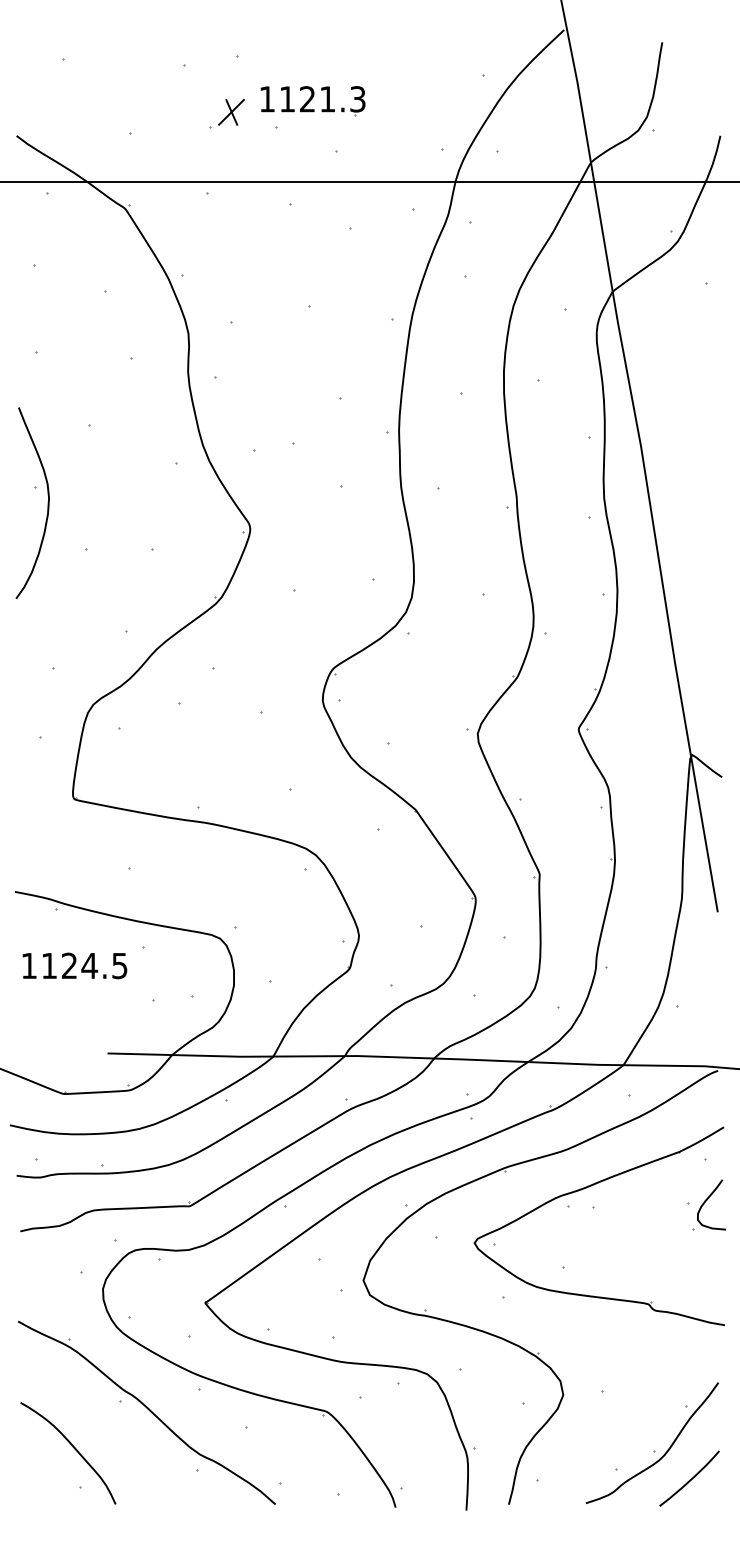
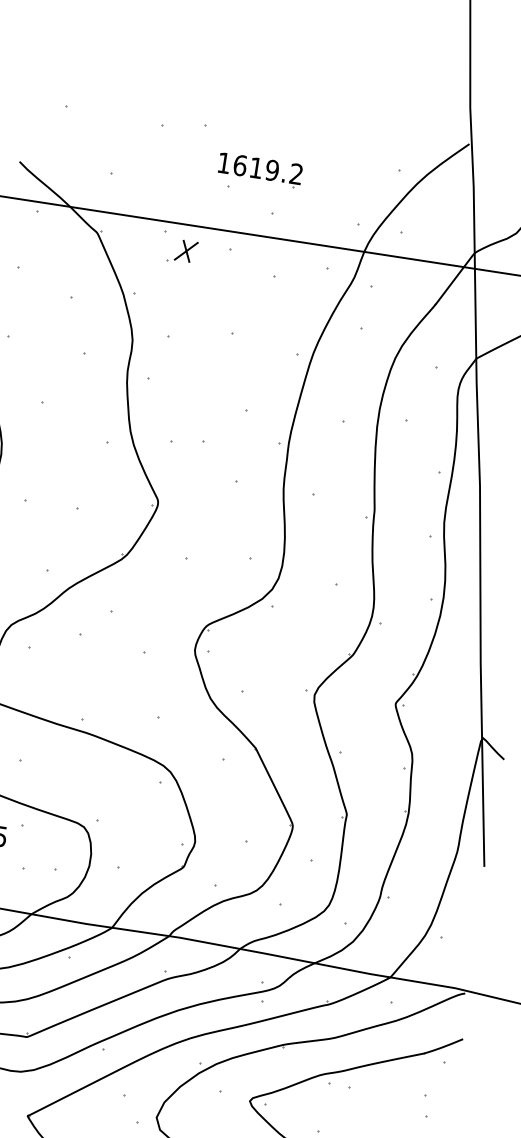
text: (322, 99) -> (268, 170), 1121.3 -> 1619.2
part: (226, 113) -> (182, 251), moved
curve: (707, 1200) -> (440, 1095), removed

